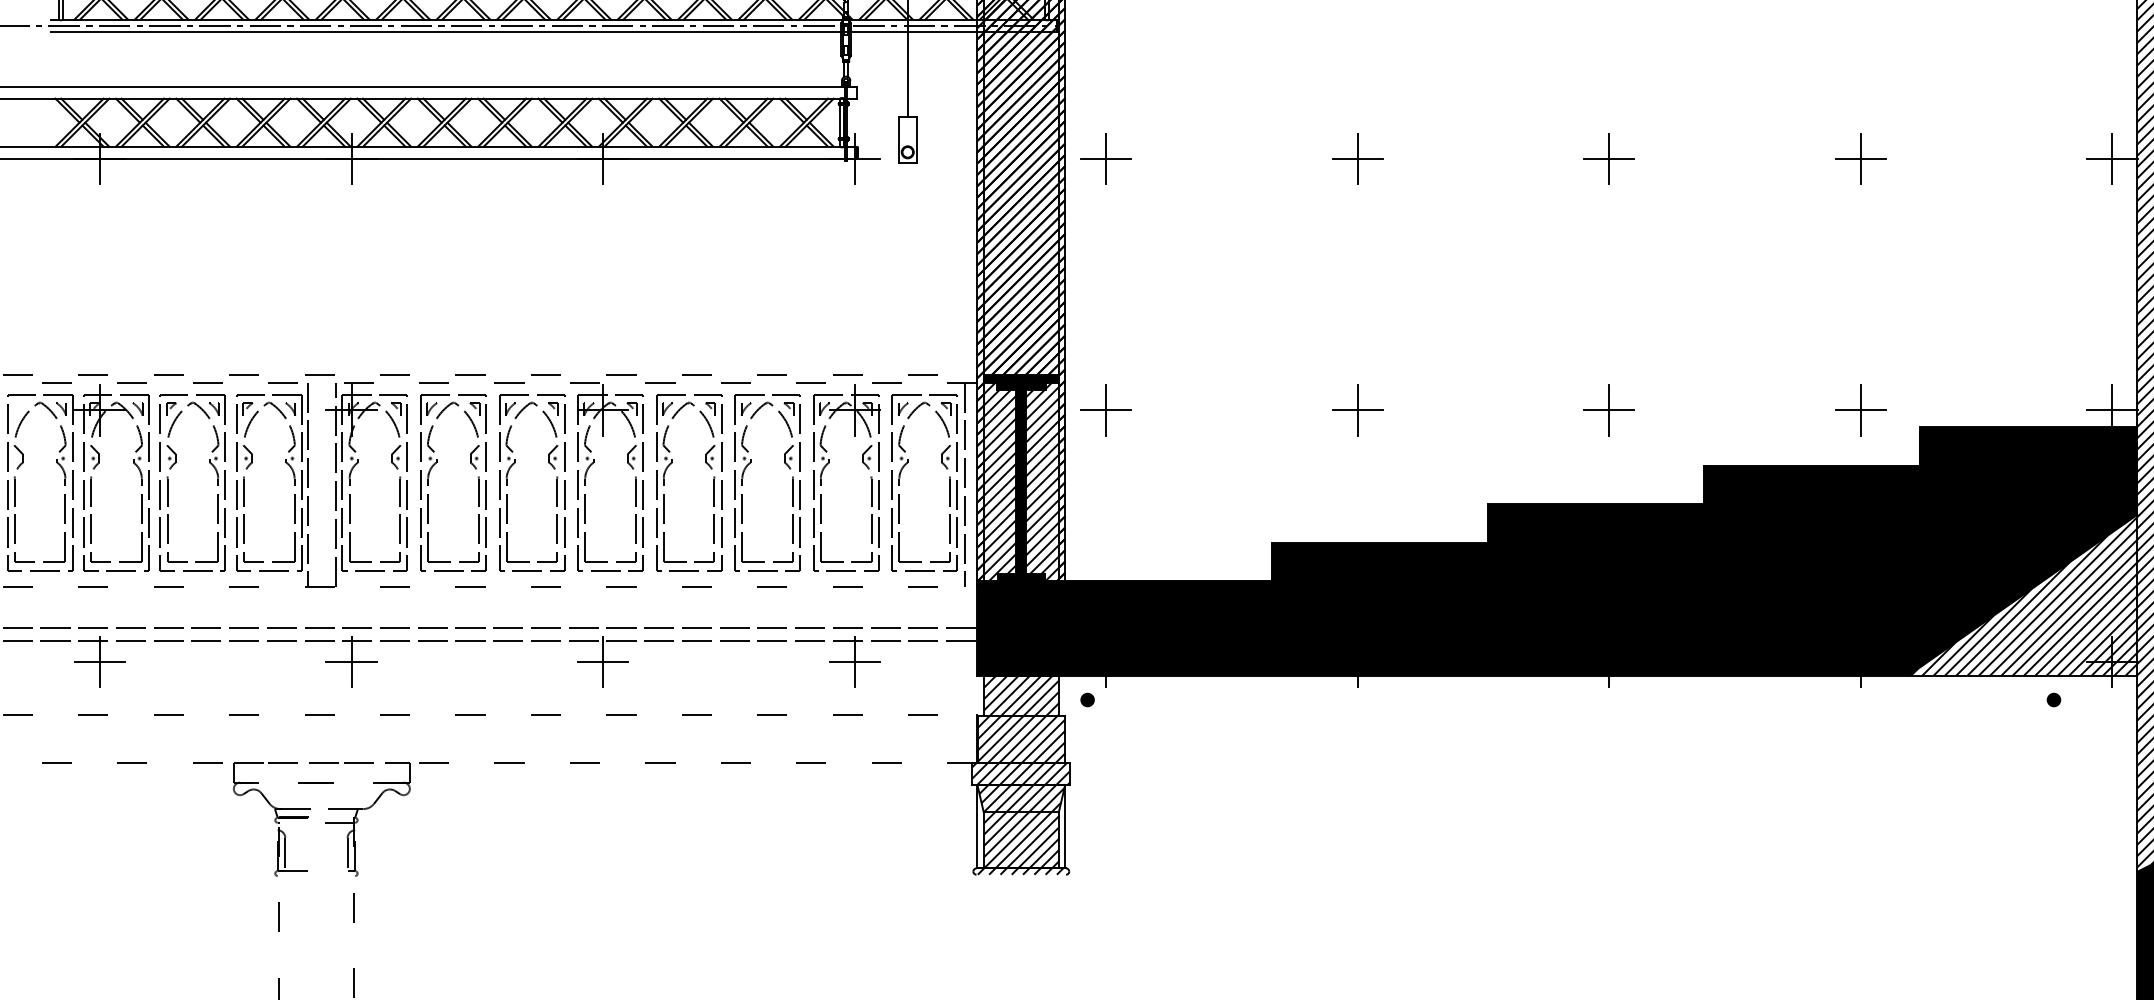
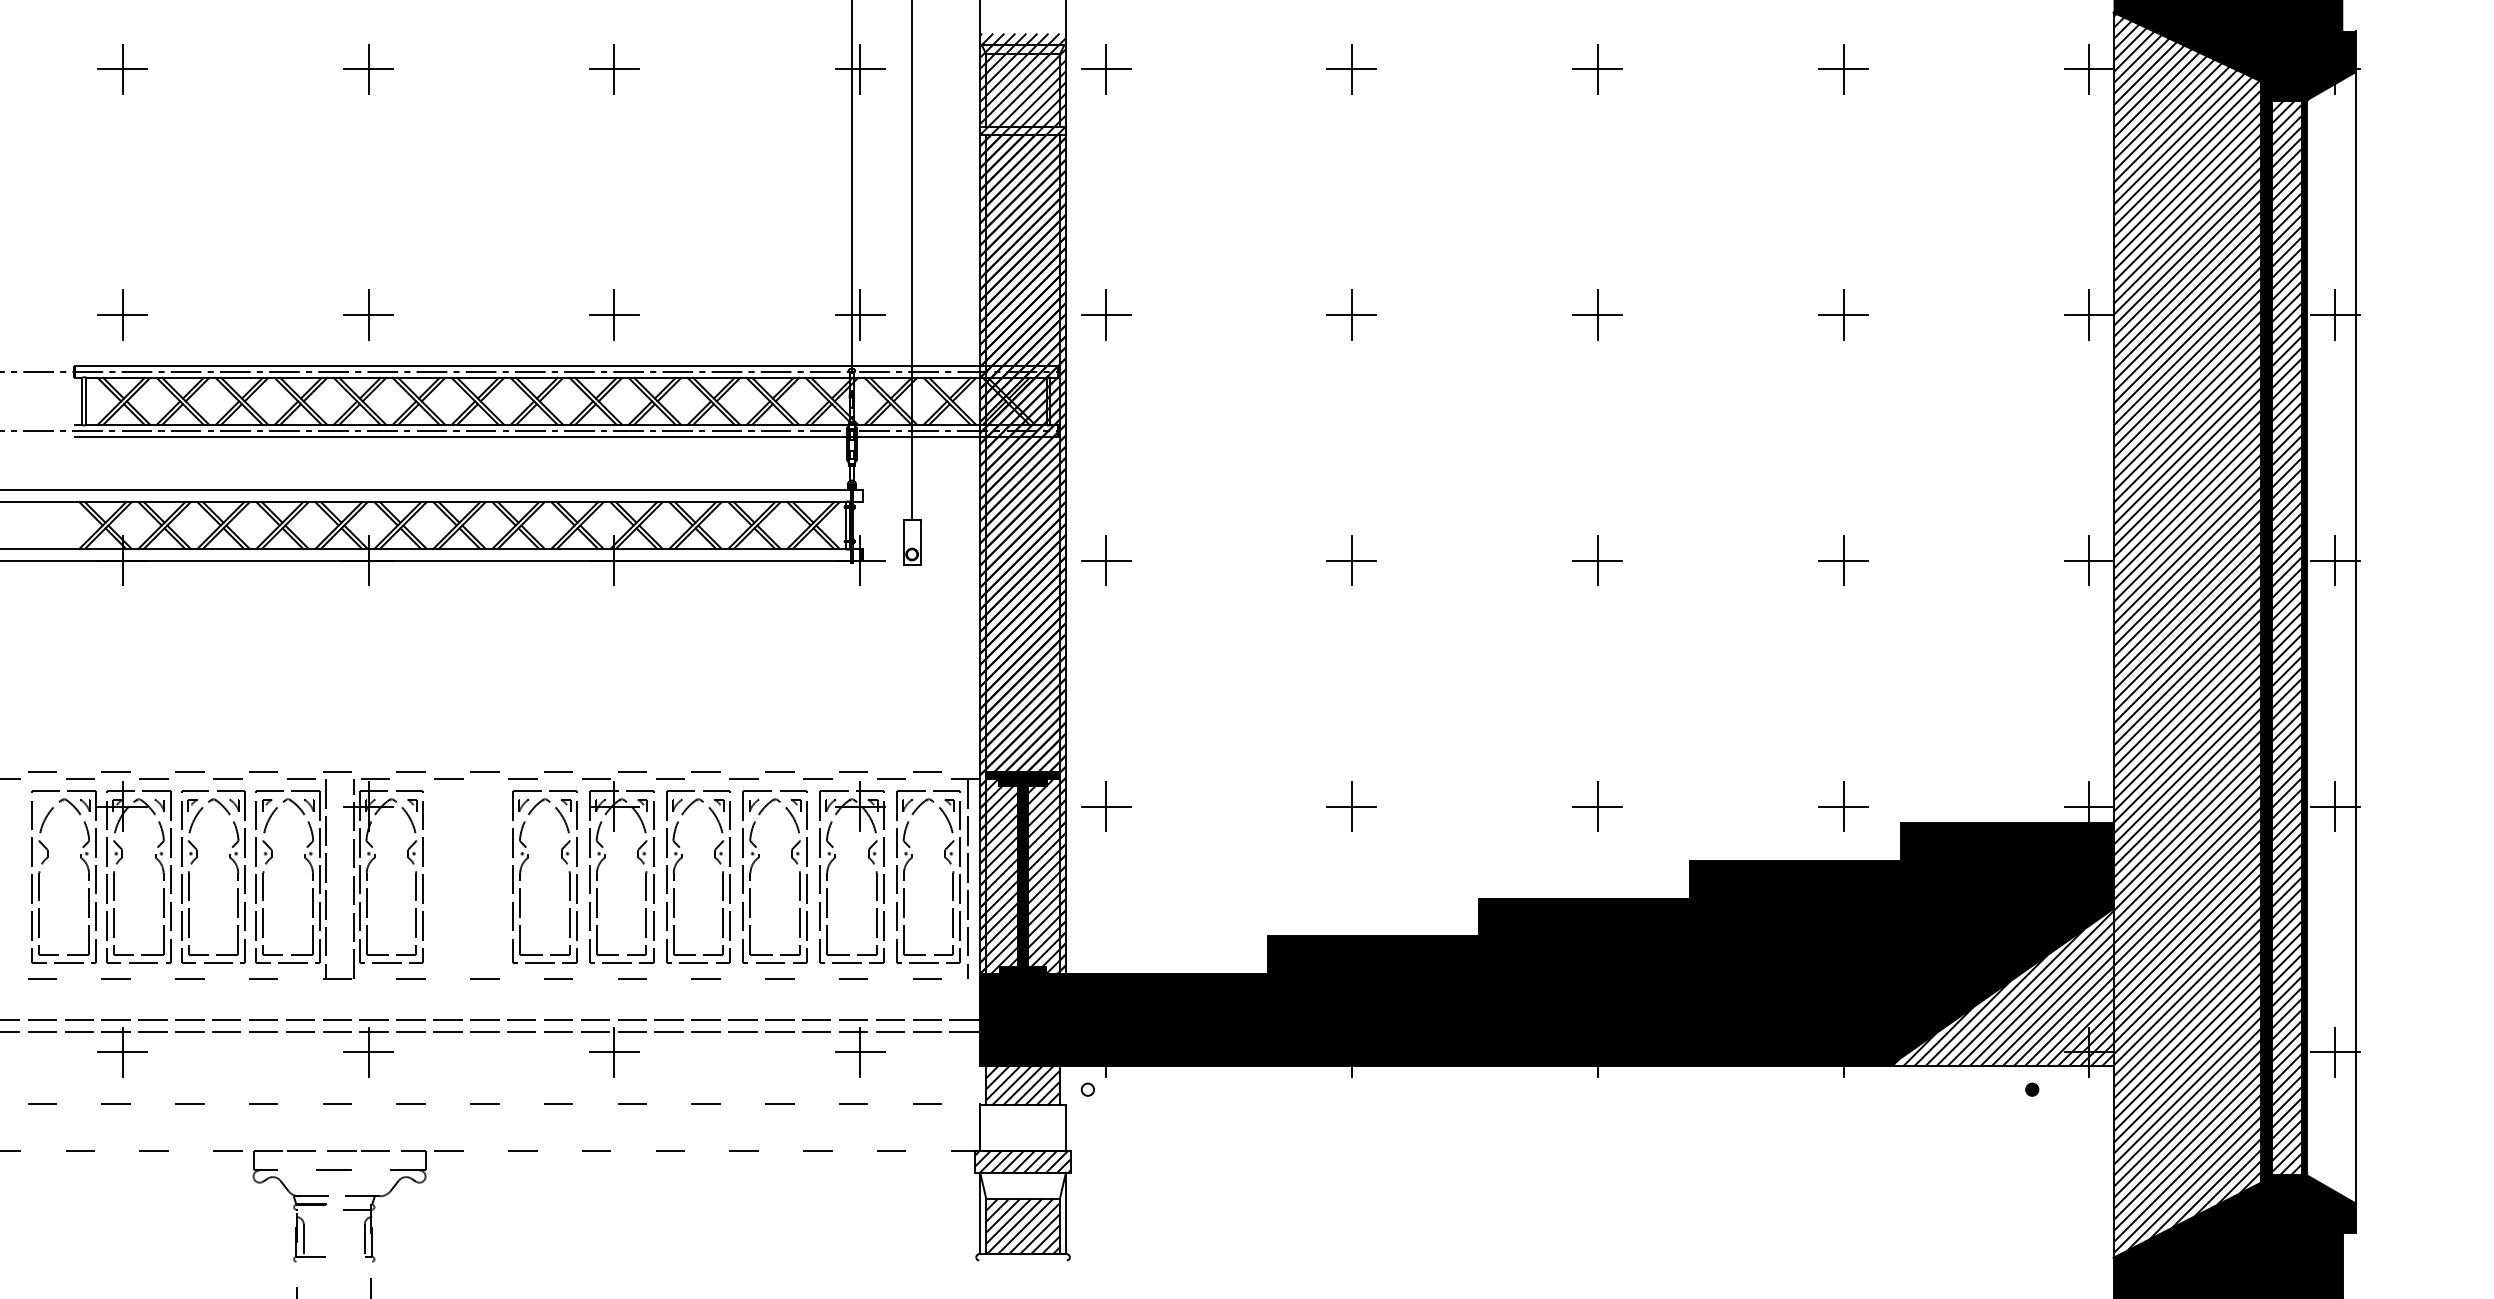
part: (429, 478) -> (444, 873), removed
fill: (1087, 699) -> (1087, 1089), removed
hatch: (1020, 738) -> (1022, 1127), removed
hatch: (1021, 798) -> (1023, 1185), removed
hatch: (1020, 871) -> (1022, 1257), removed

